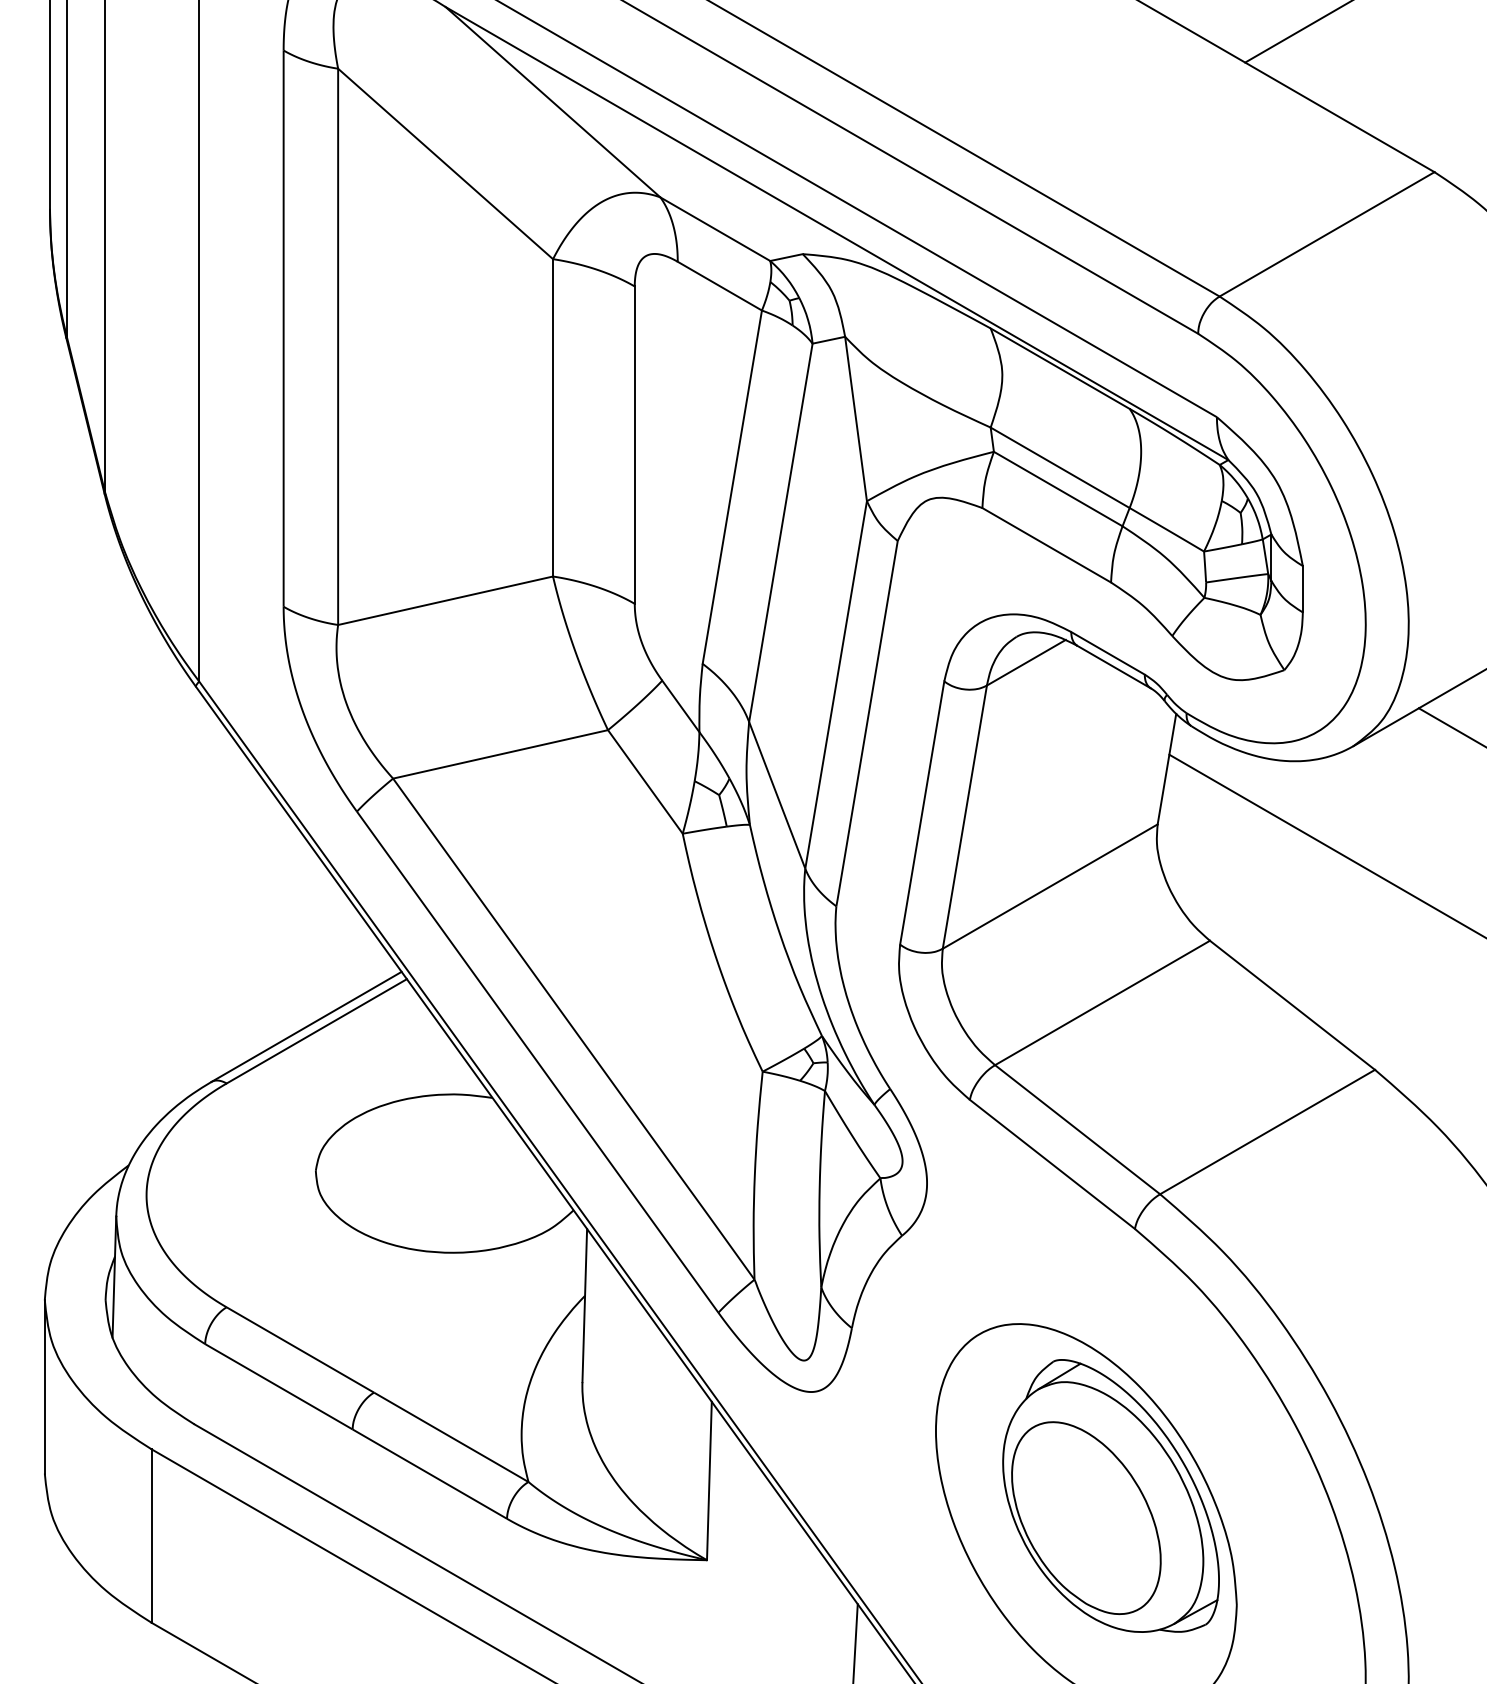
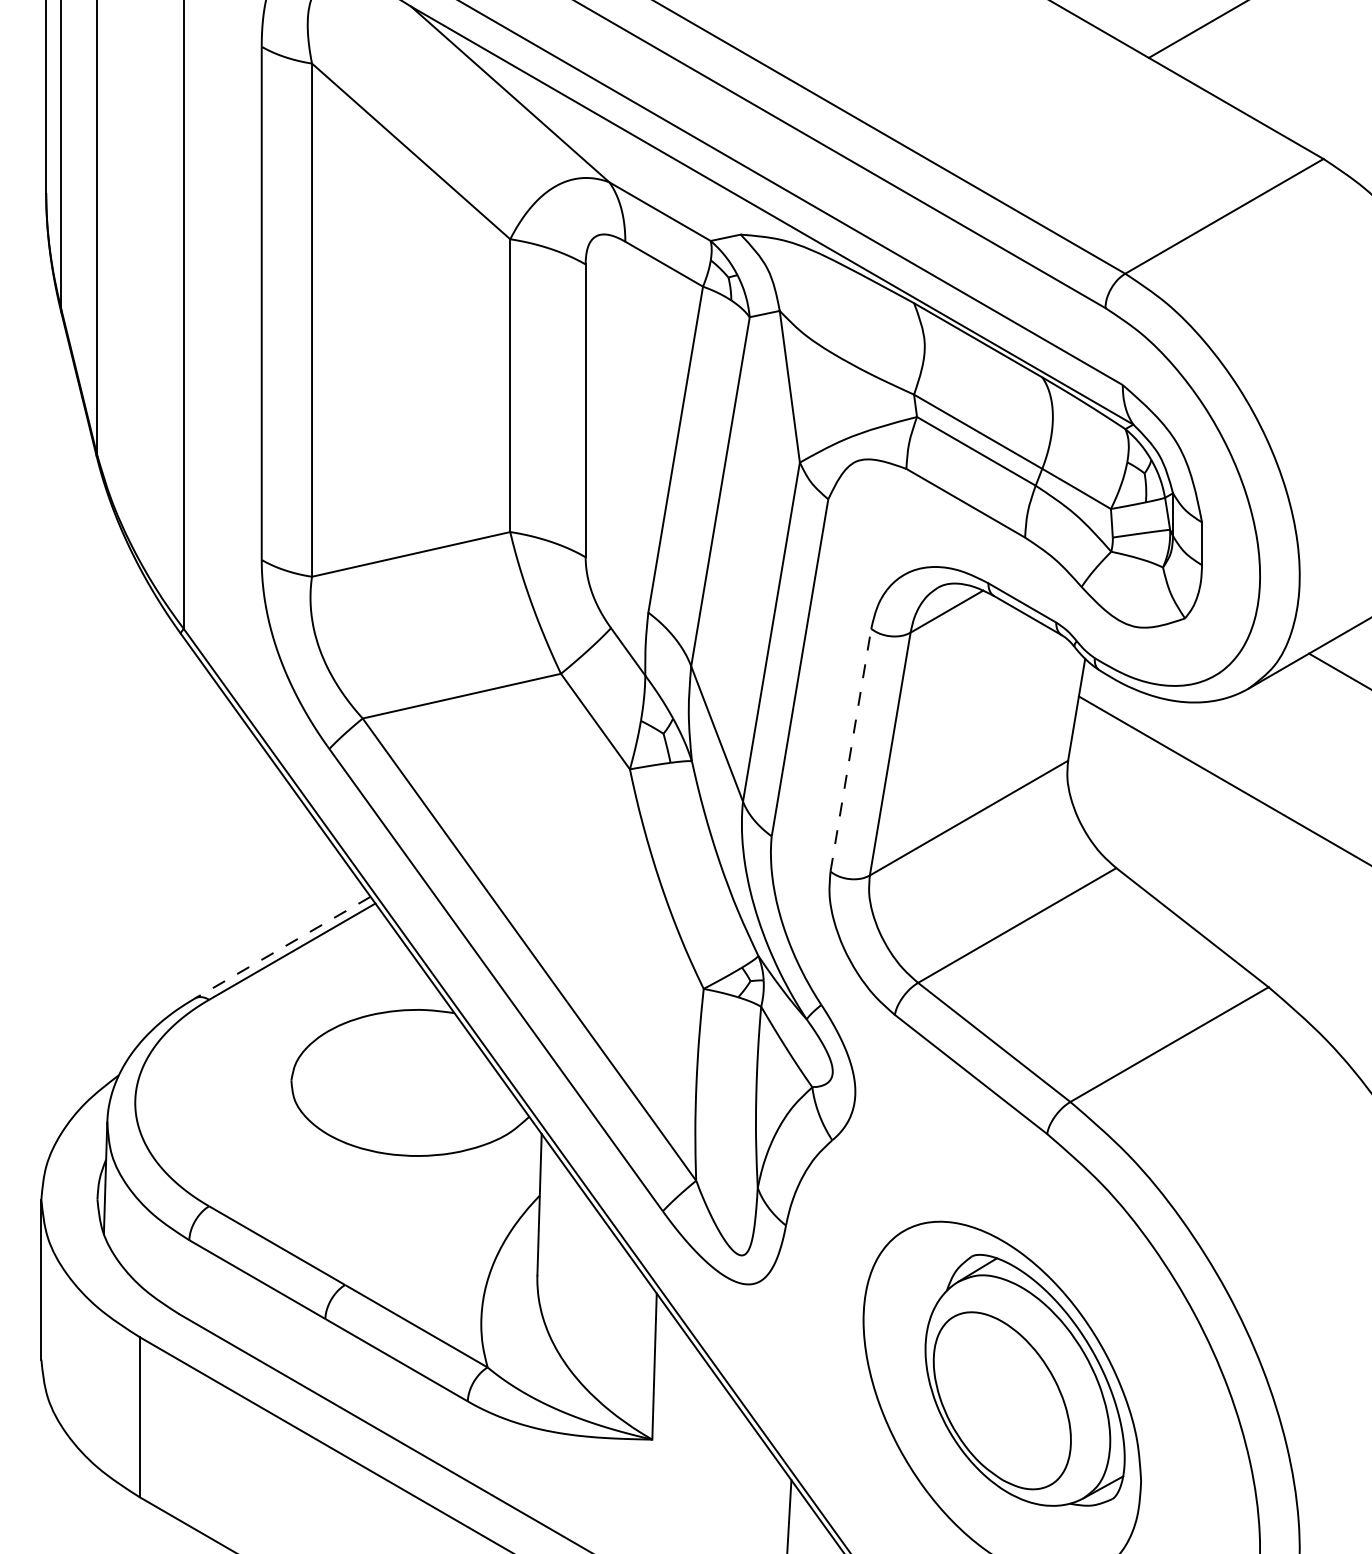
line: (922, 812) -> (851, 749), solid -> dashed
line: (306, 1026) -> (282, 947), solid -> dashed

